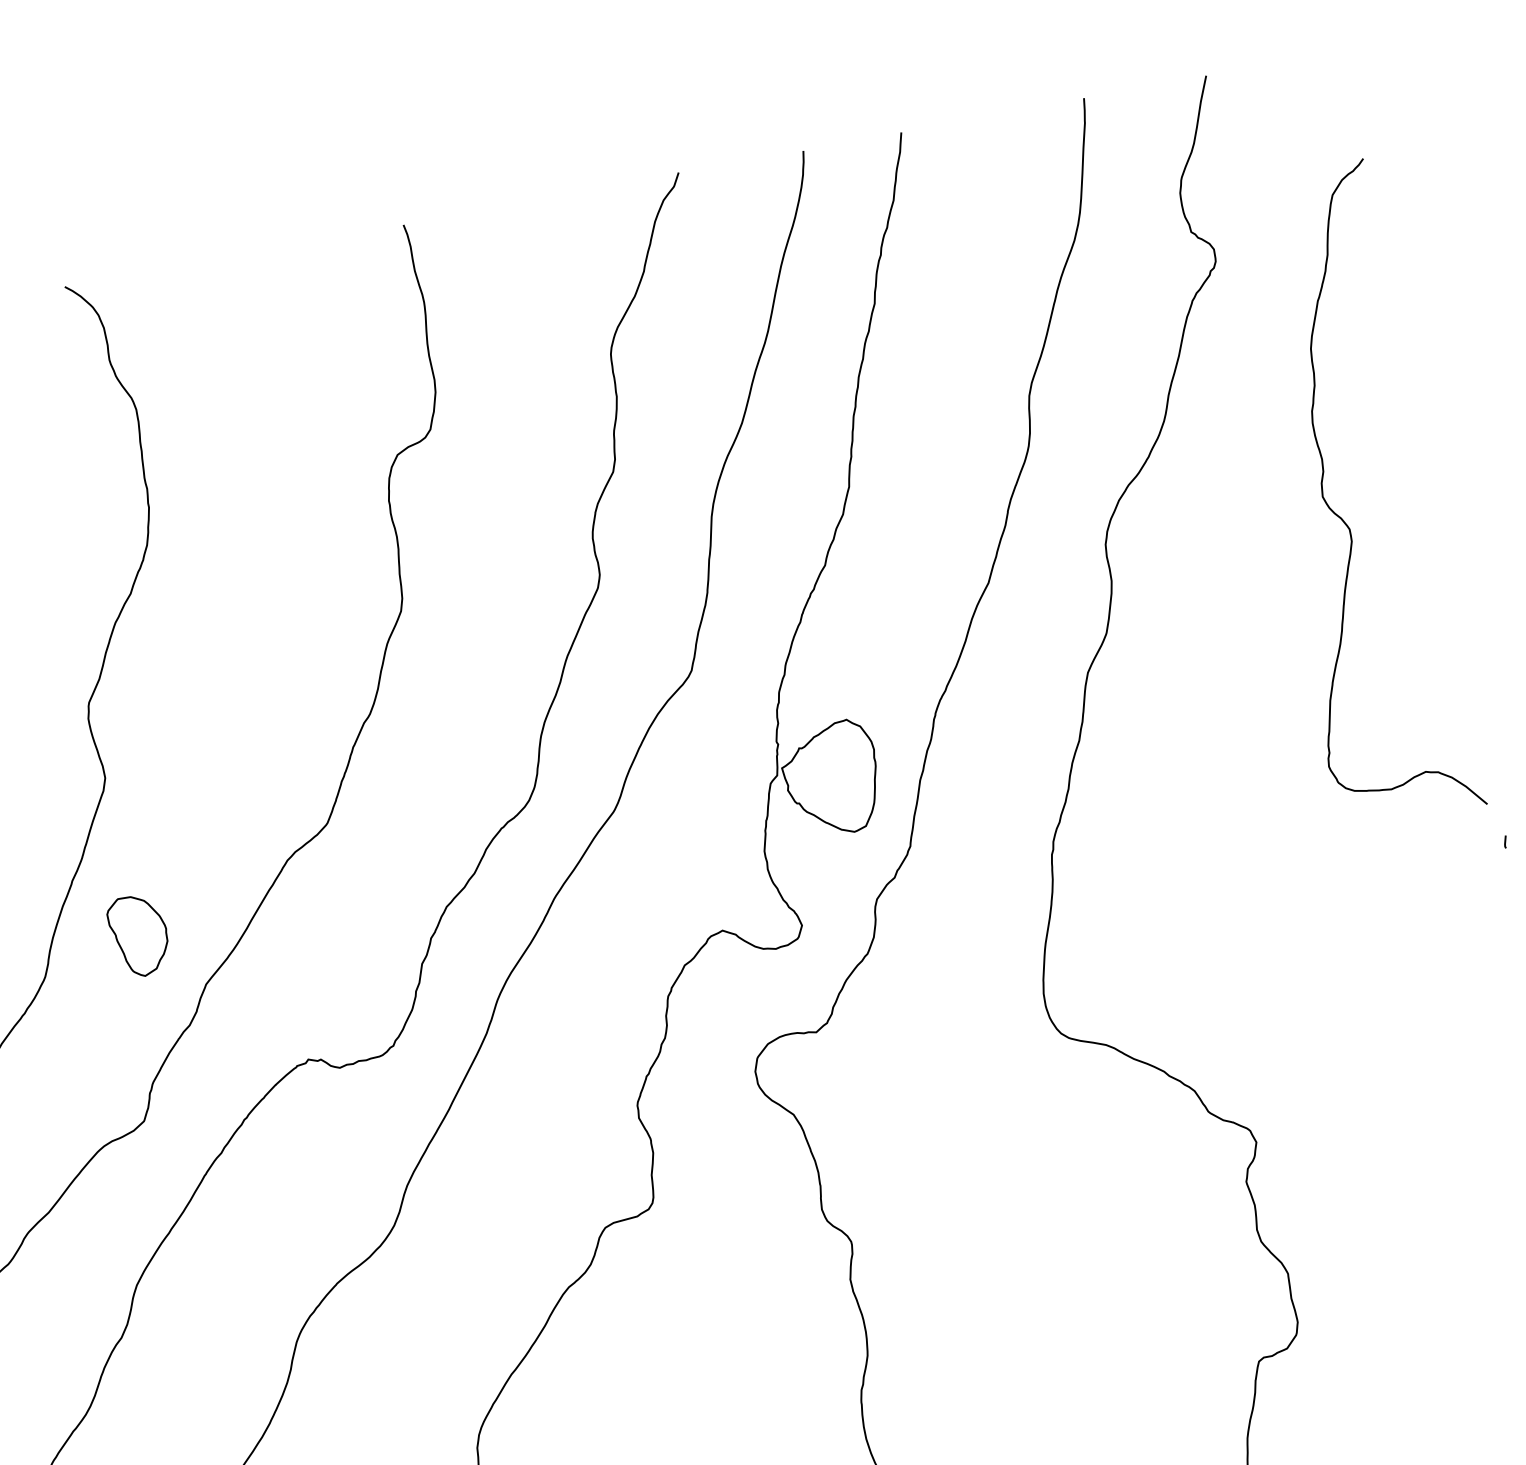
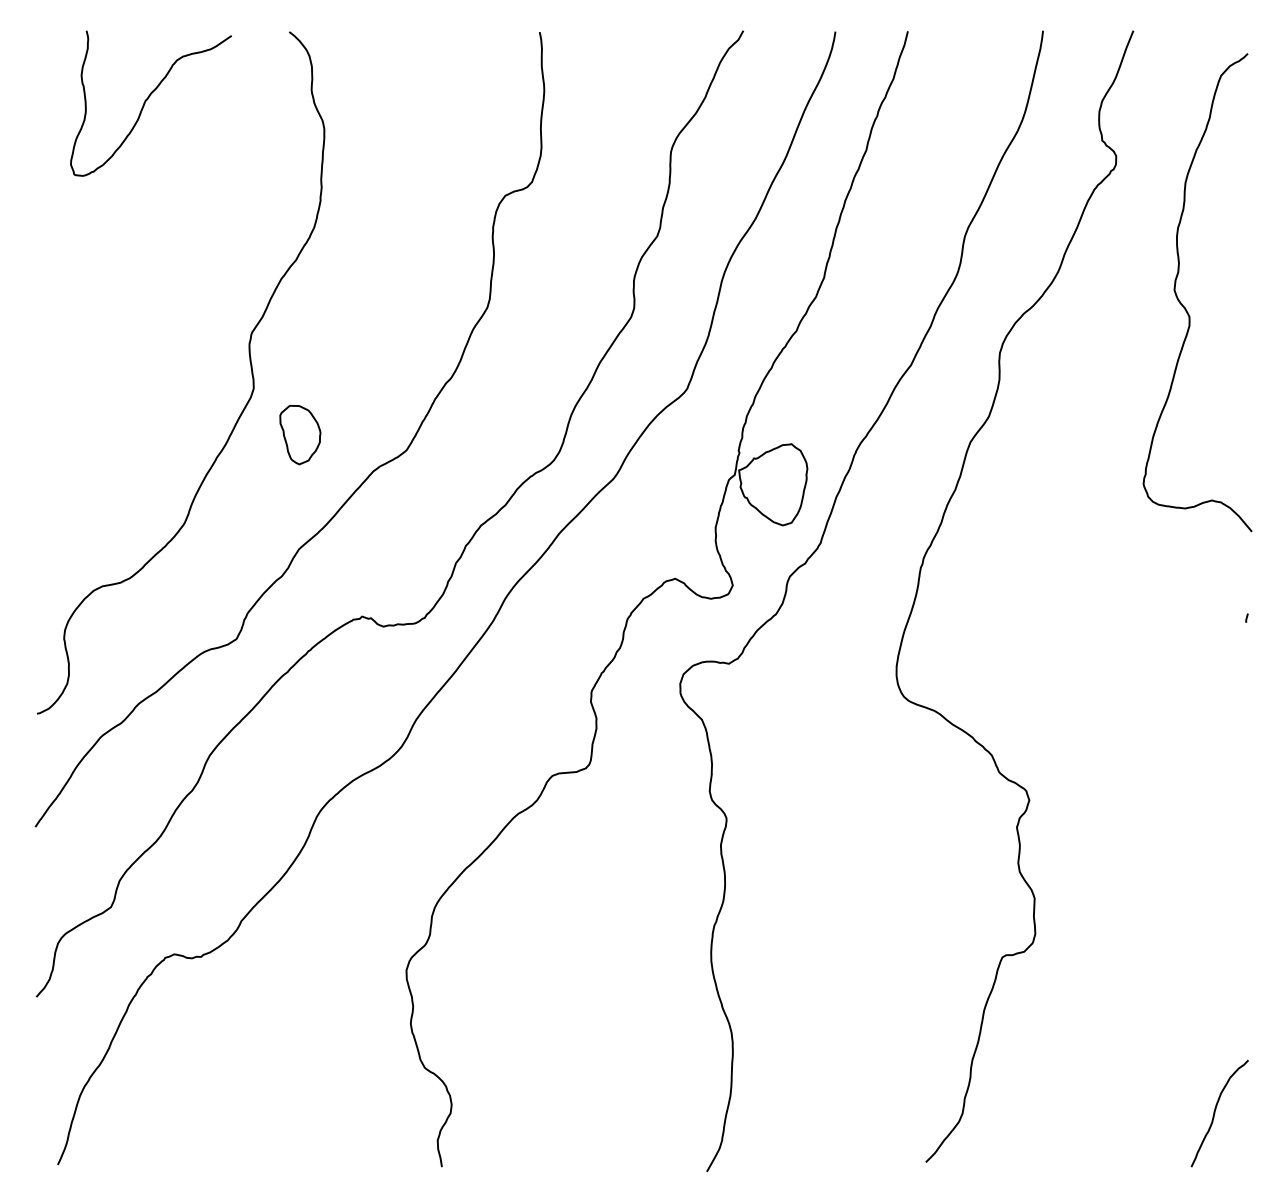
curve: (1336, 512) -> (1182, 303), moved
part: (139, 936) -> (300, 435), moved

